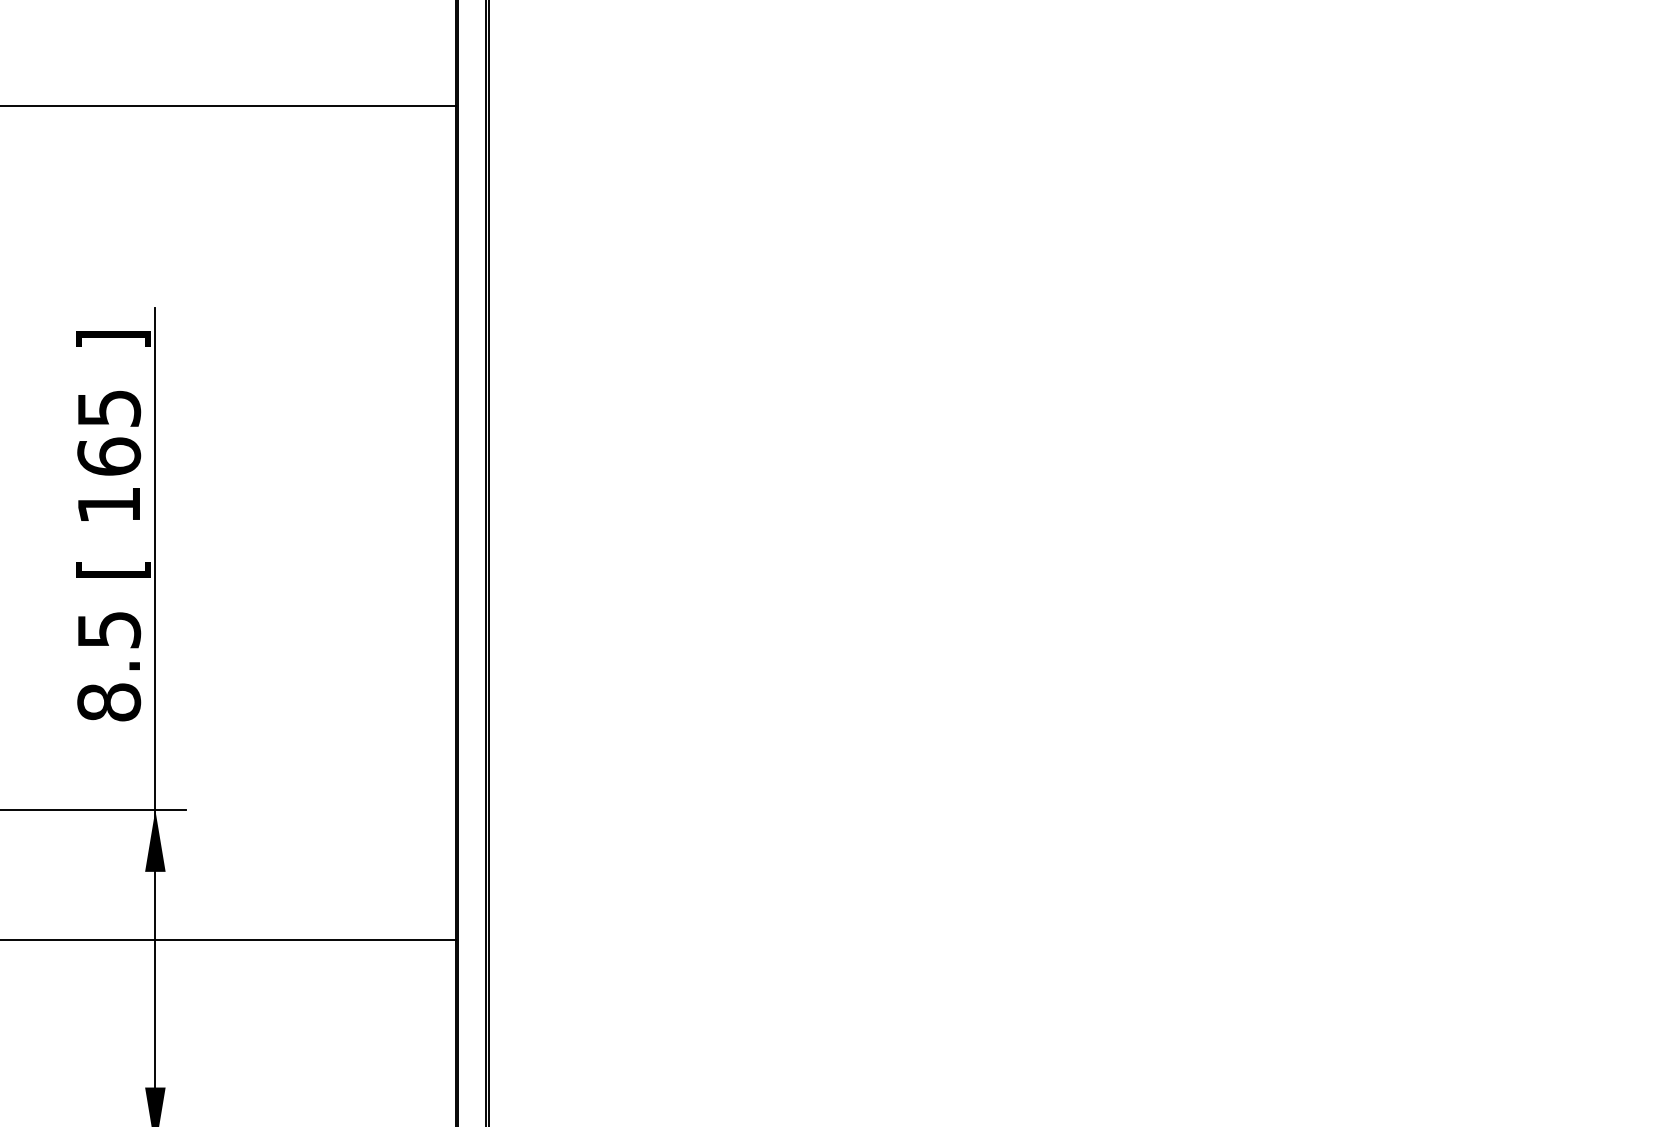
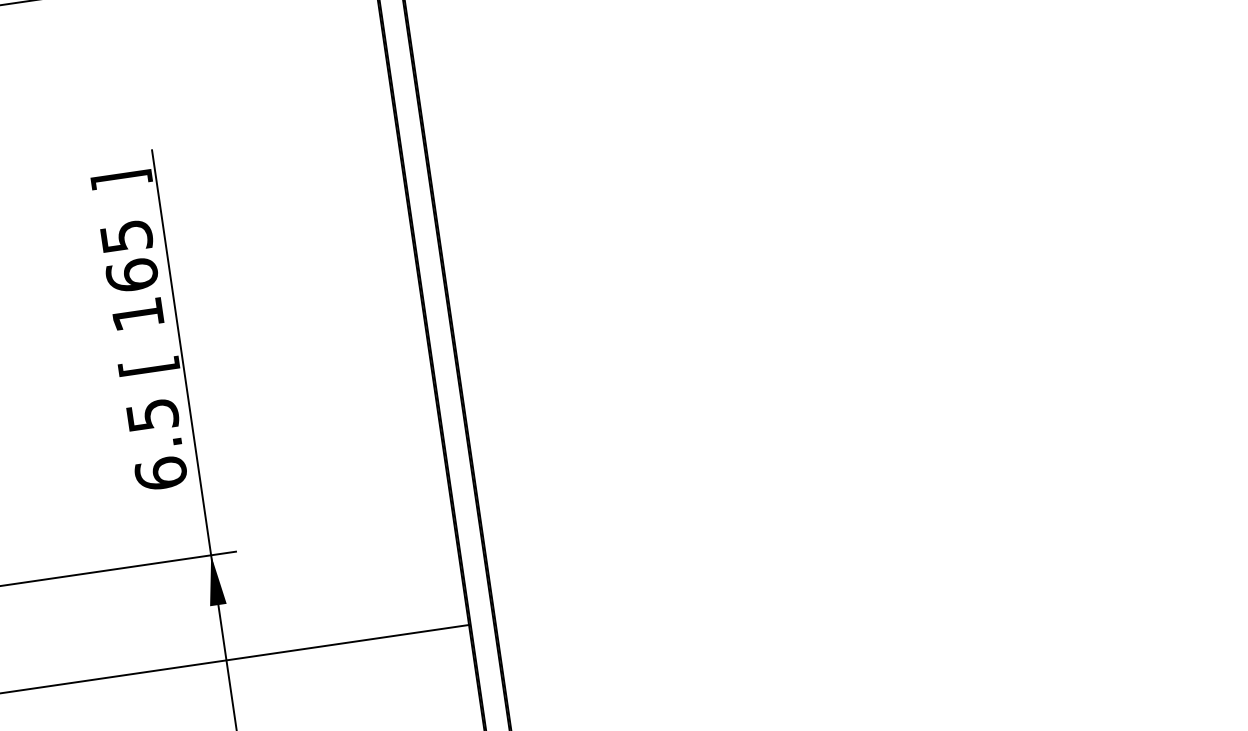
text: (108, 702) -> (160, 473), 8.5 -> 6.5

